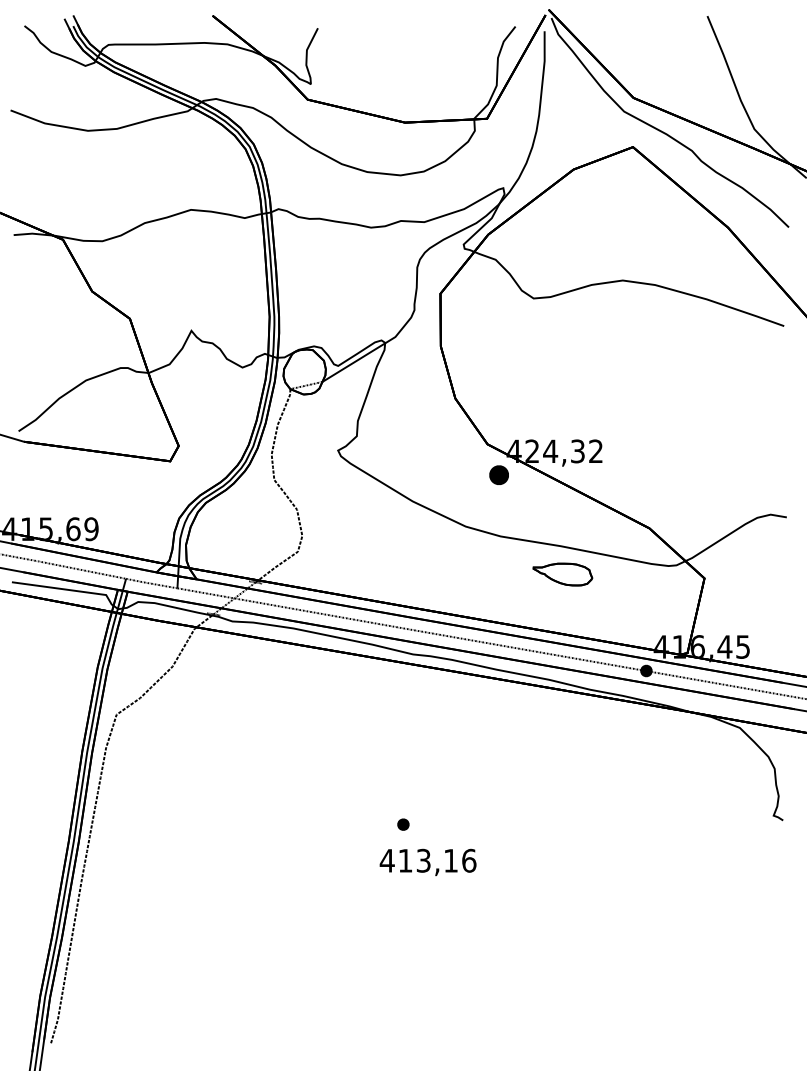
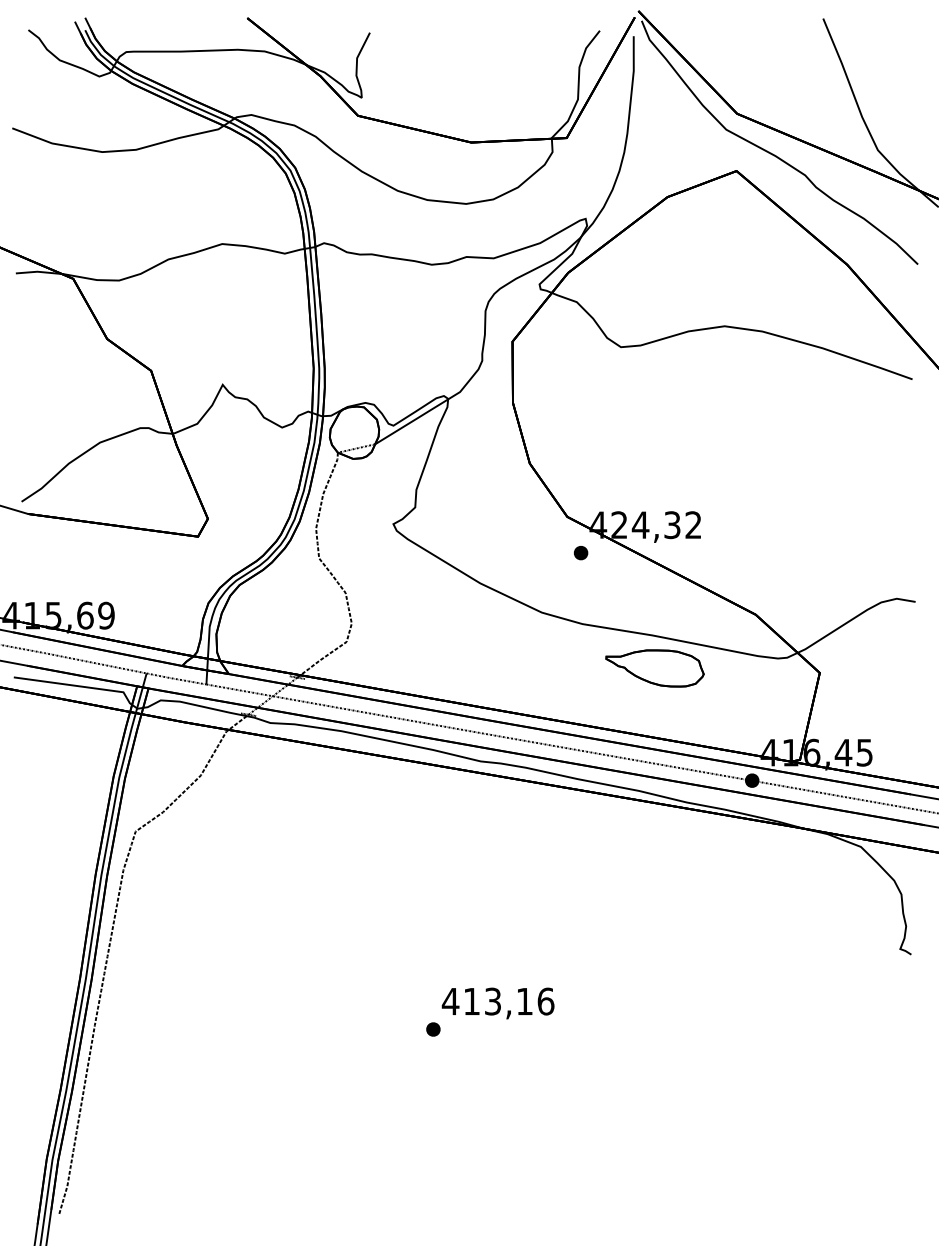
part: (499, 475) -> (581, 553), size x0.62
part: (562, 574) -> (654, 668), size x1.43
part: (403, 824) -> (433, 1029), moved

